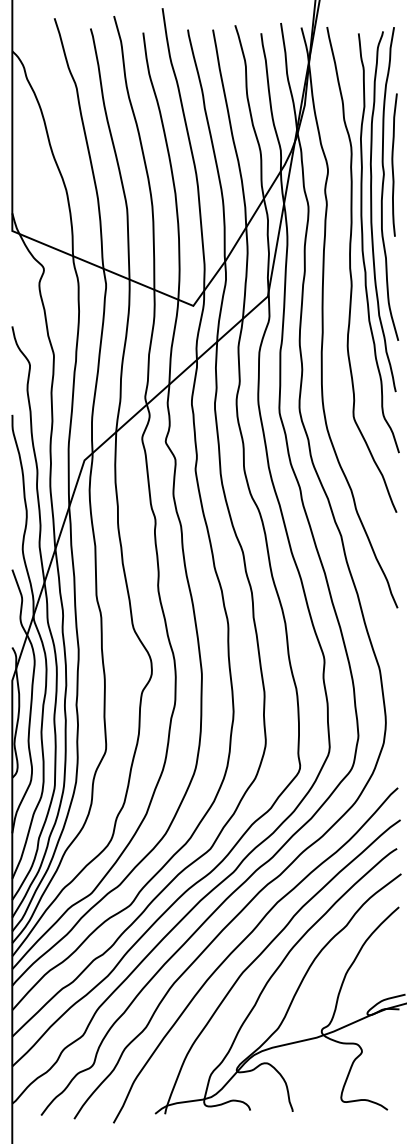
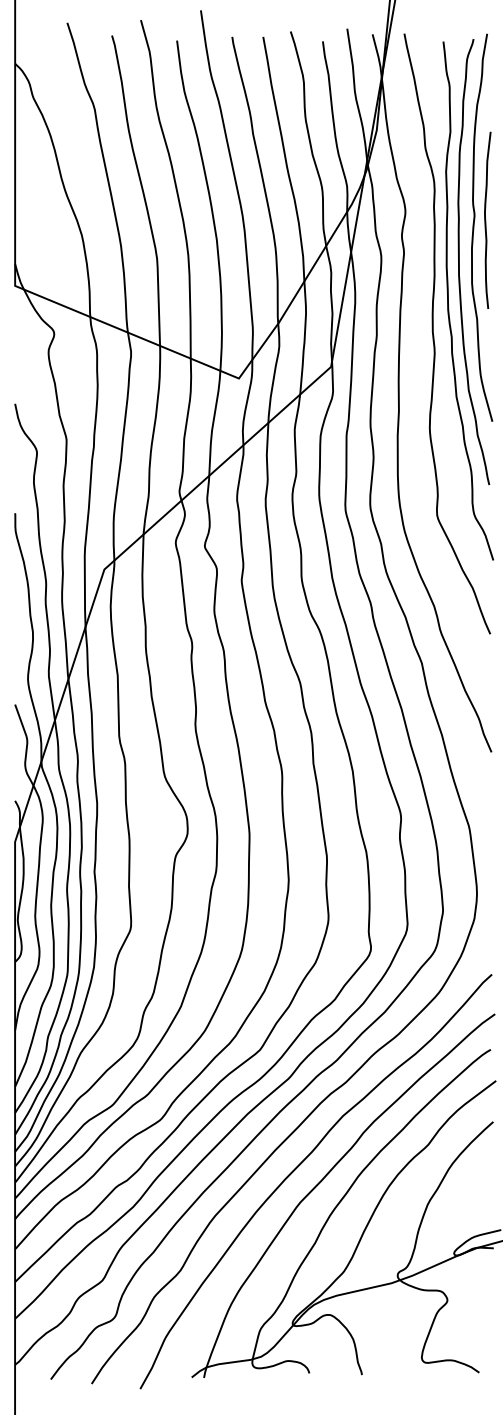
curve: (393, 164) -> (486, 219), moved

